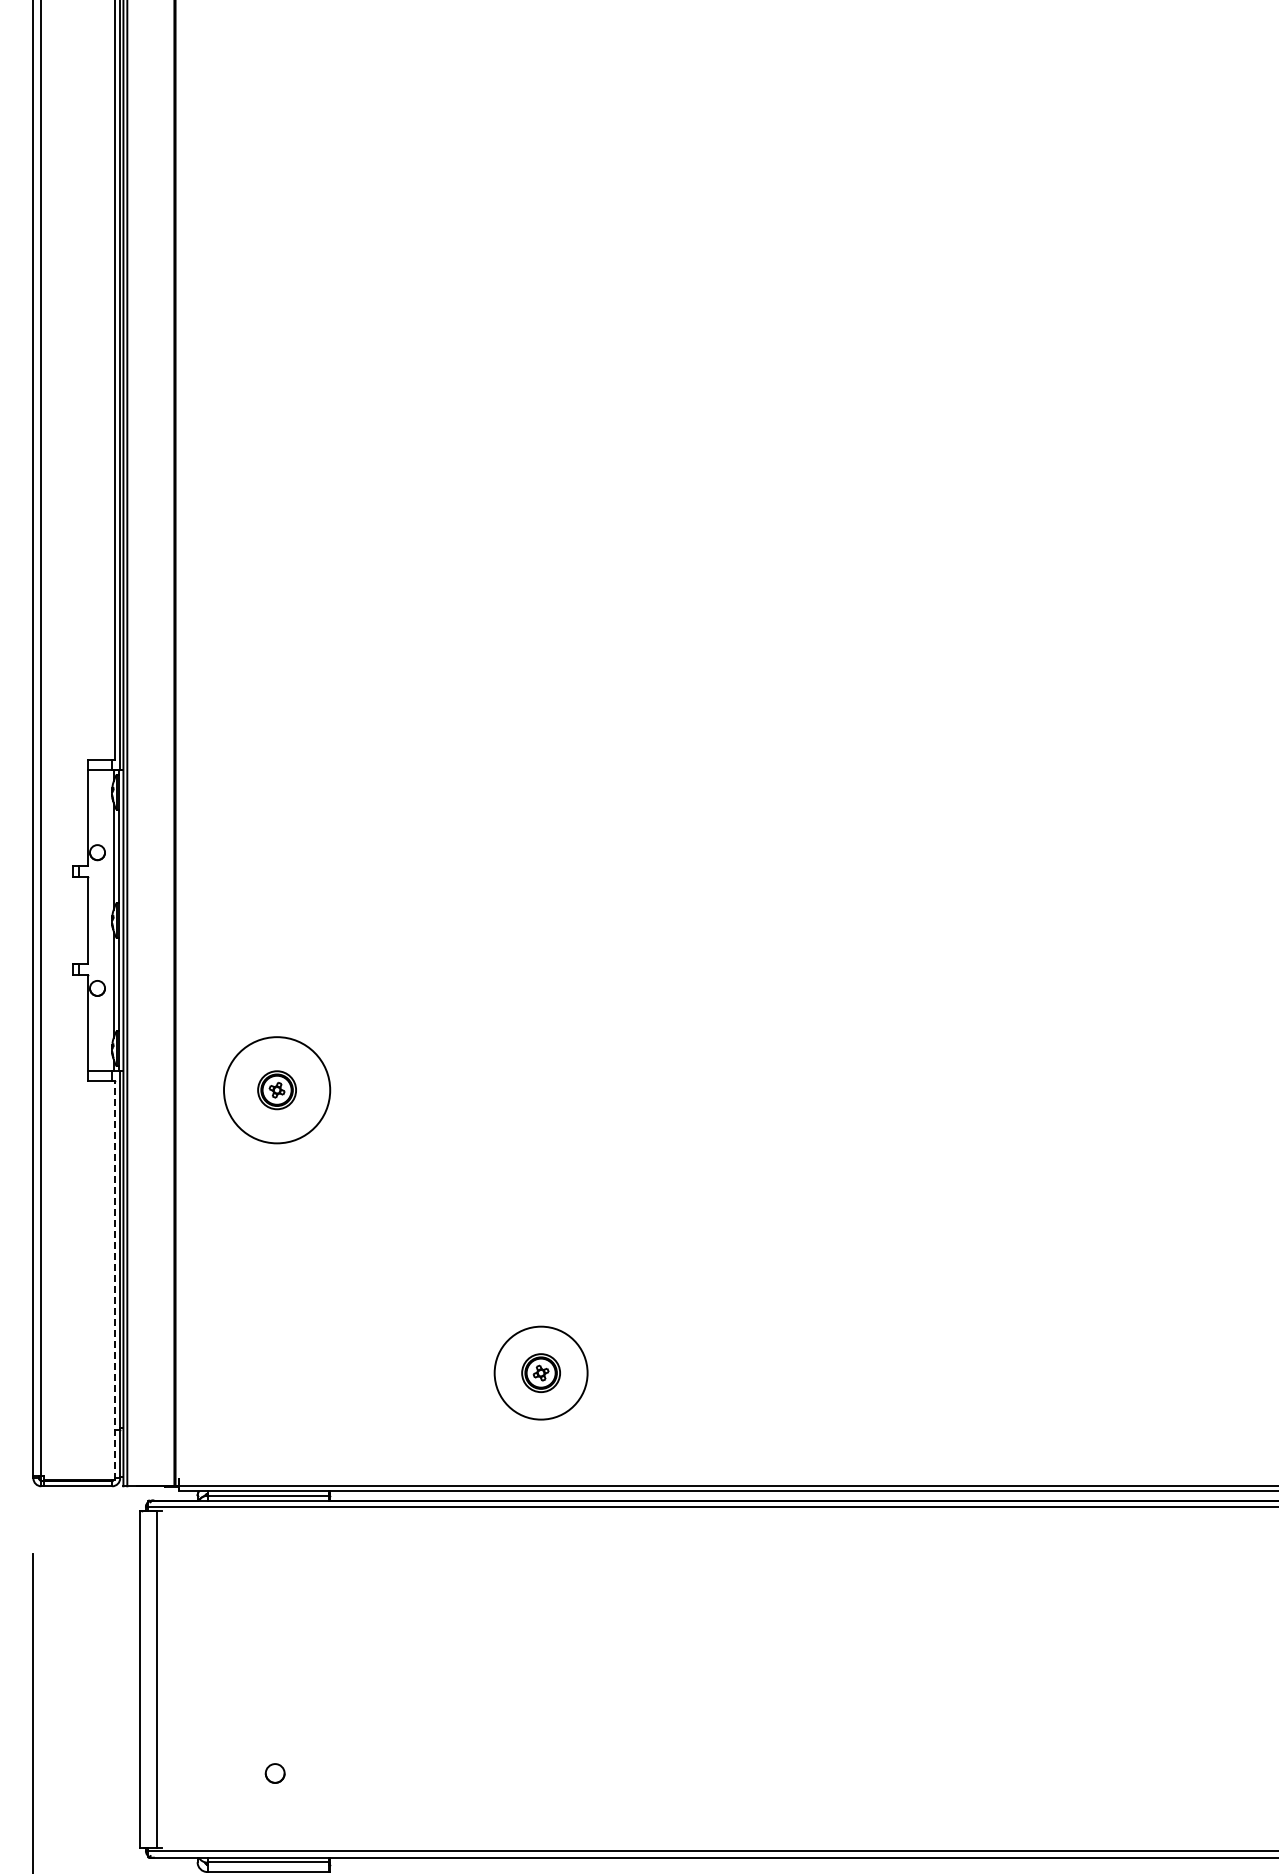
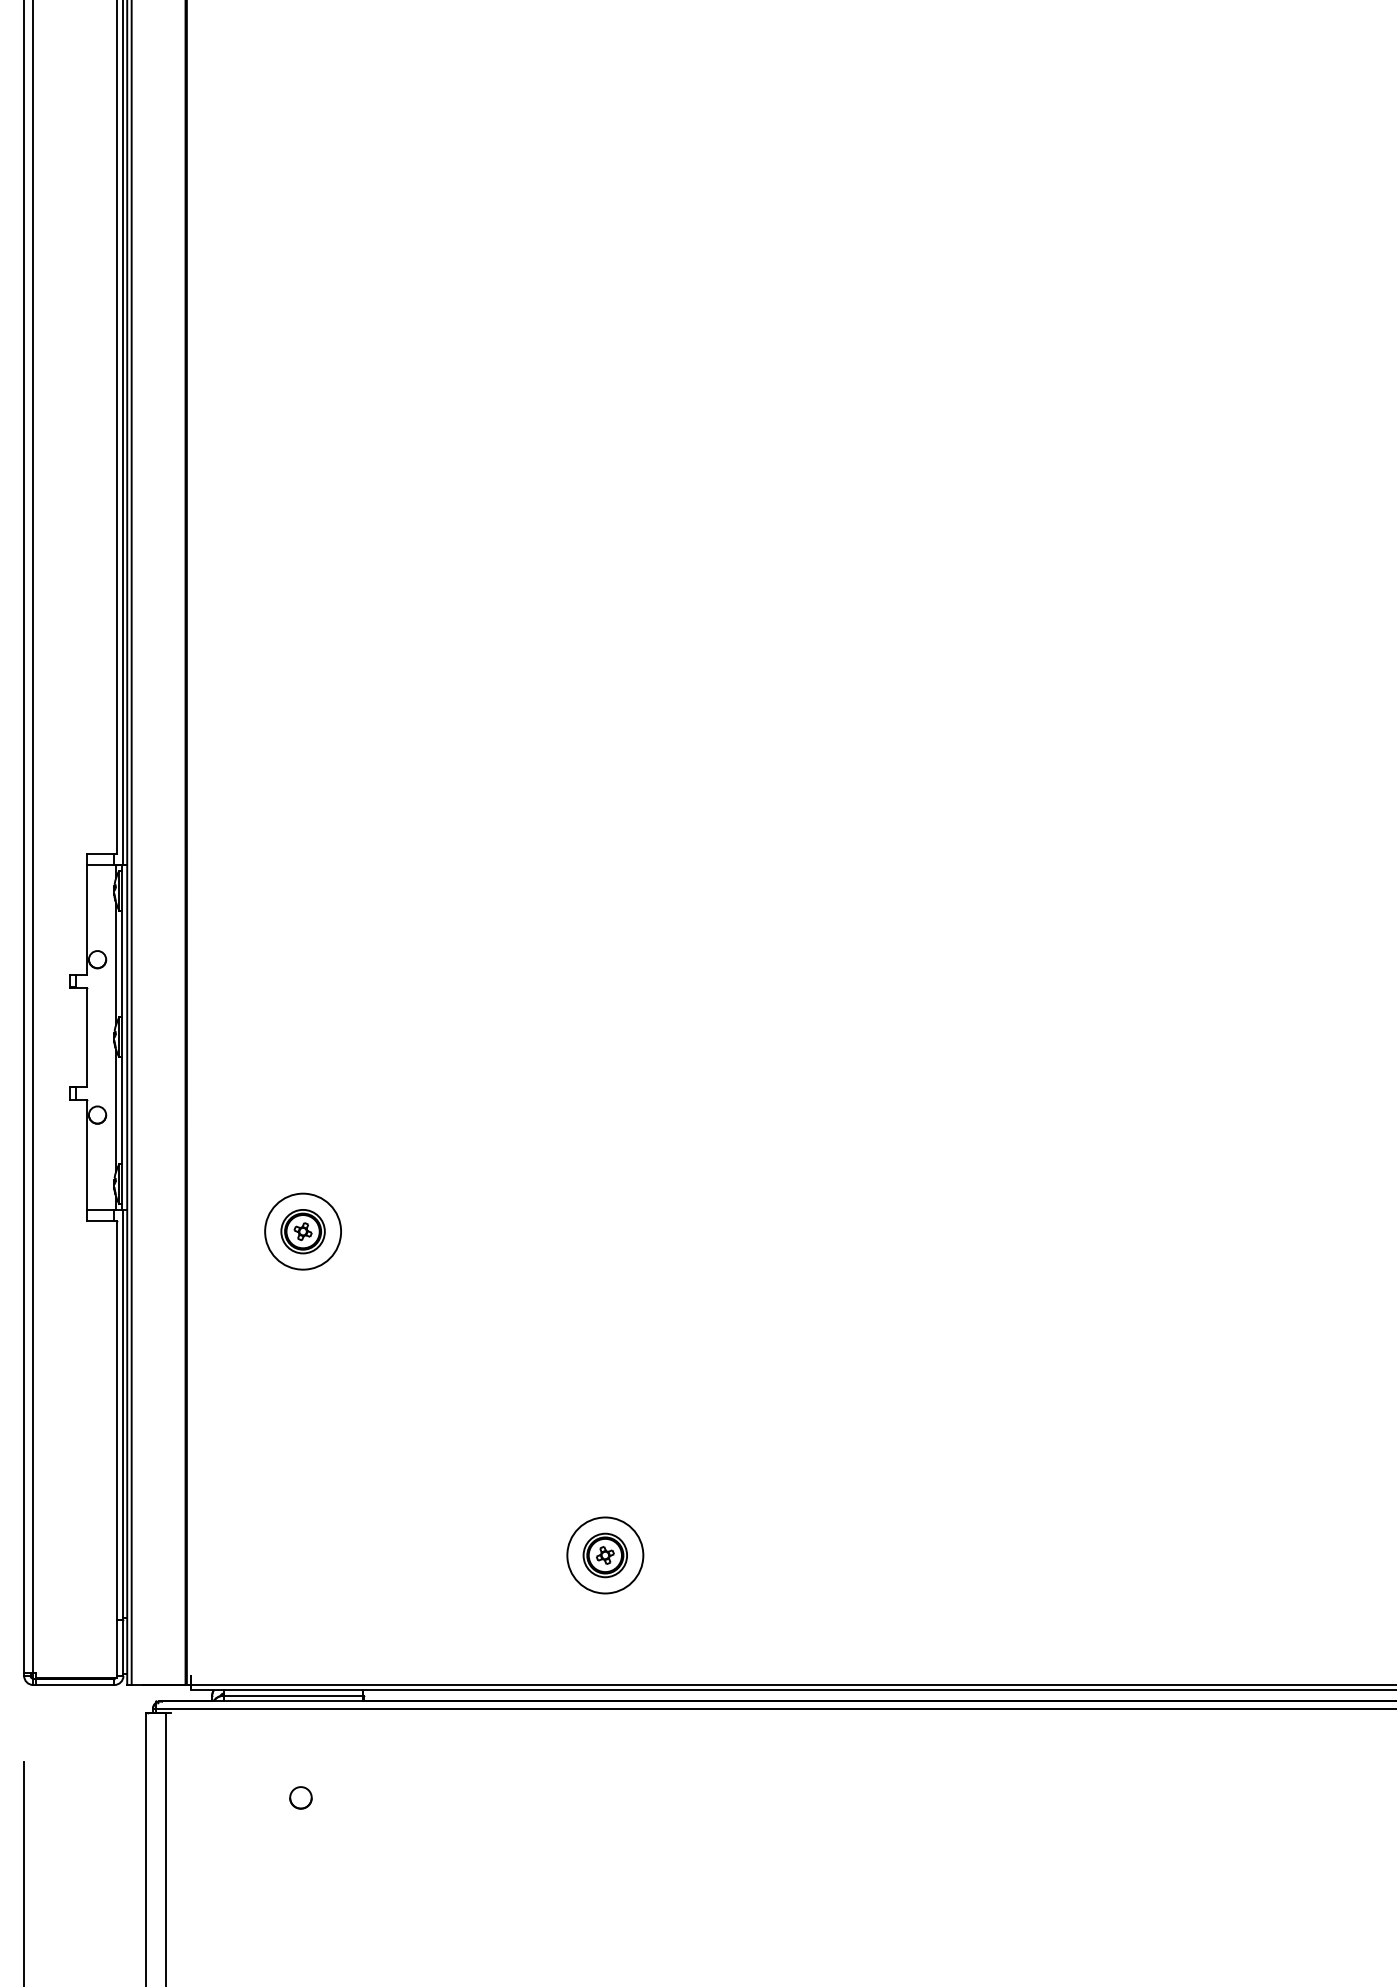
circle: (276, 1090) -> (302, 1231), size x0.62
line: (114, 1280) -> (116, 1449), dashed -> solid
circle: (540, 1372) -> (604, 1554), size x0.71
part: (274, 1584) -> (300, 1797), added

